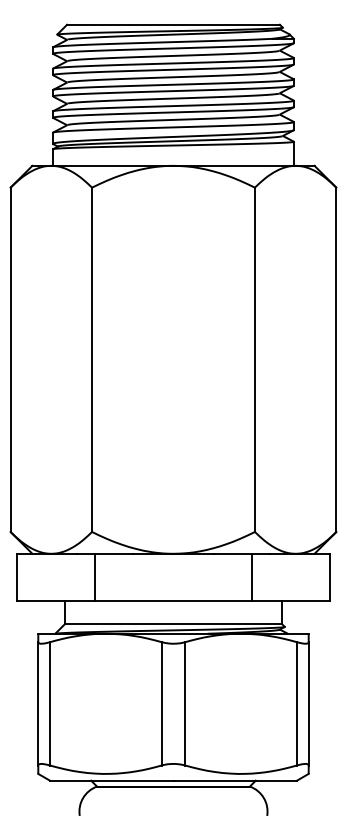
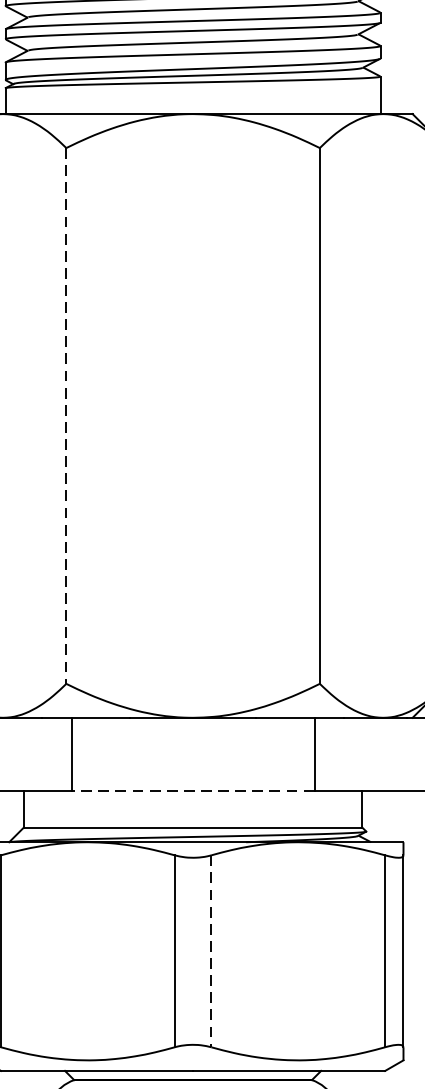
line: (92, 360) -> (67, 417), solid -> dashed
line: (173, 600) -> (193, 790), solid -> dashed
line: (185, 703) -> (211, 950), solid -> dashed

